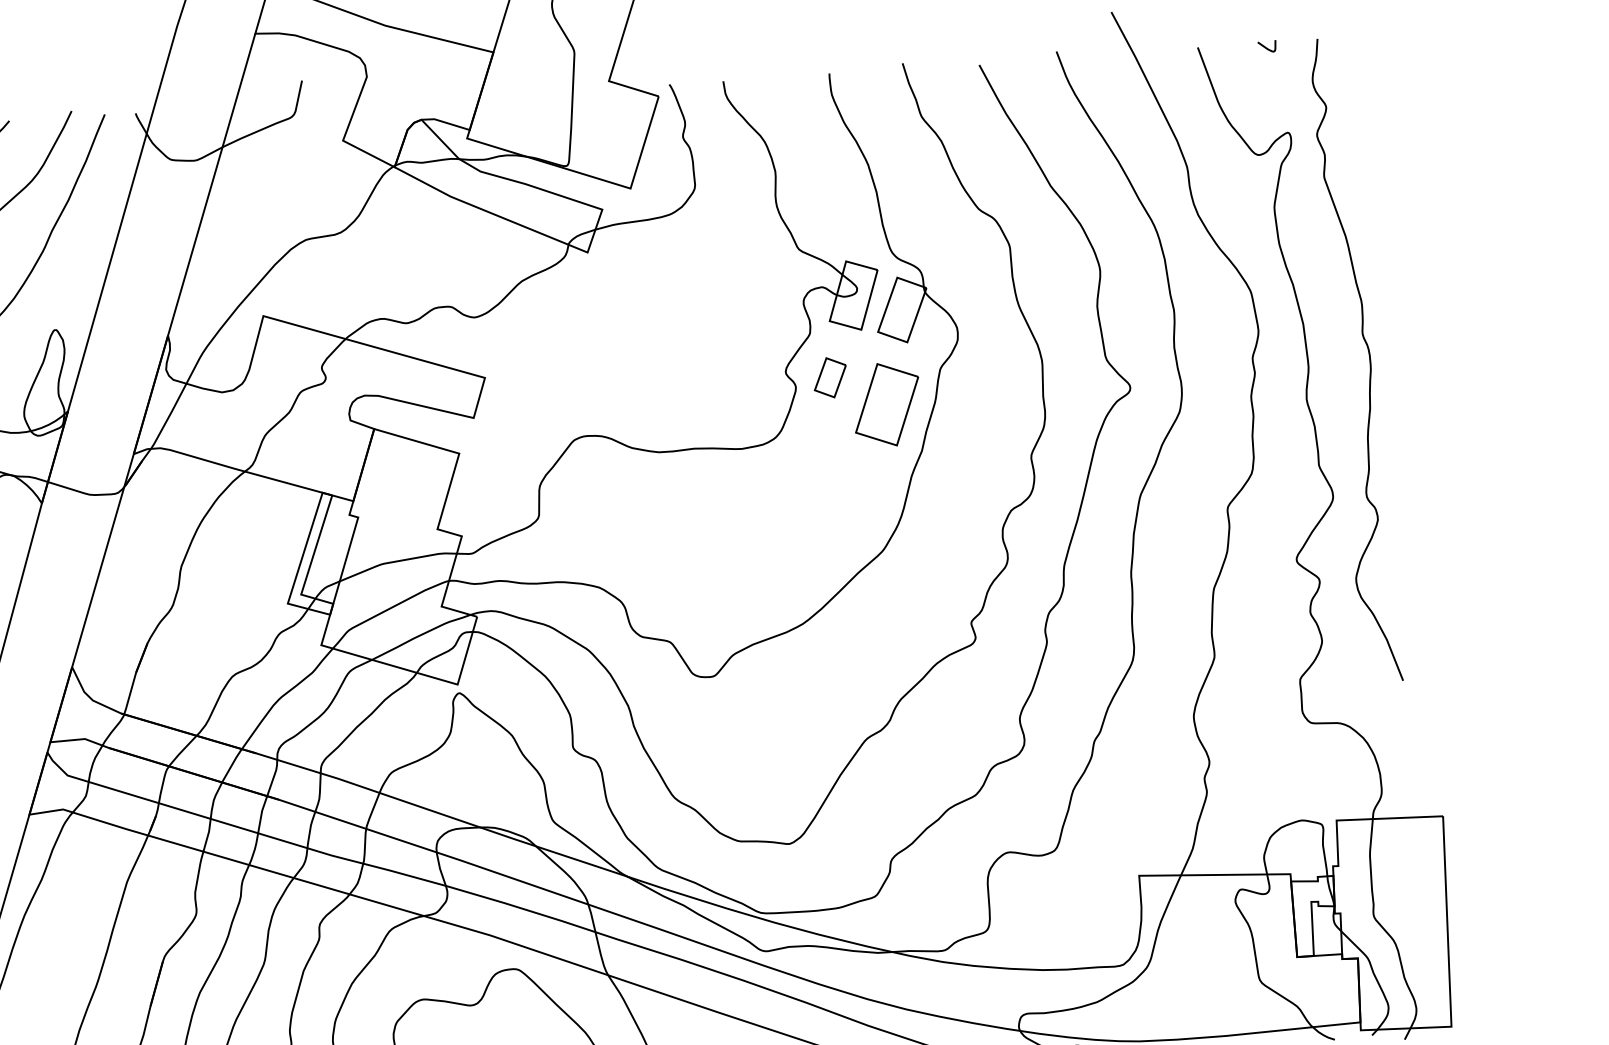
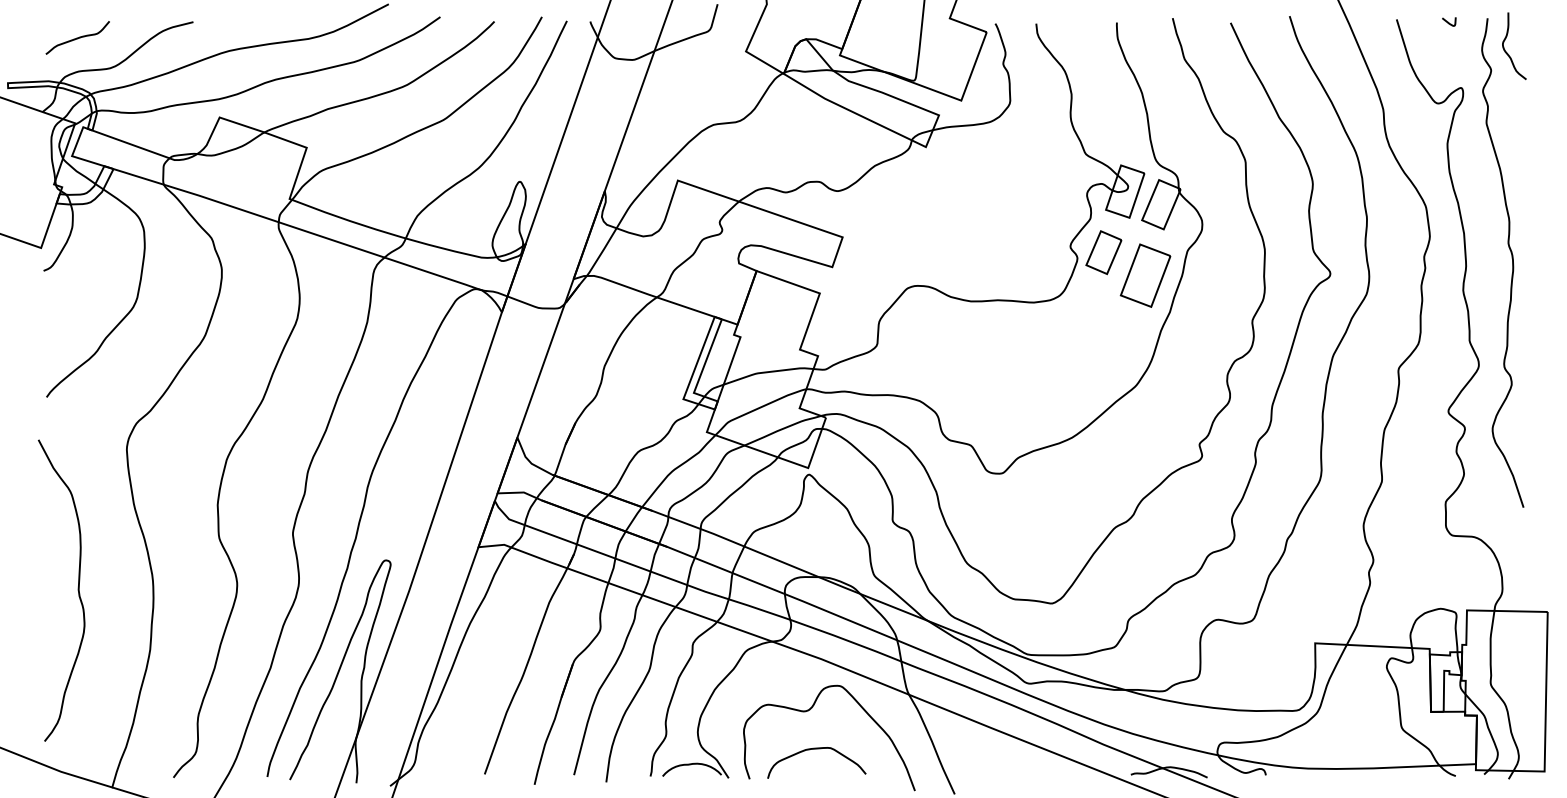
curve: (1346, 82) -> (1507, 52), added
part: (829, 377) -> (1103, 252), size x1.43

